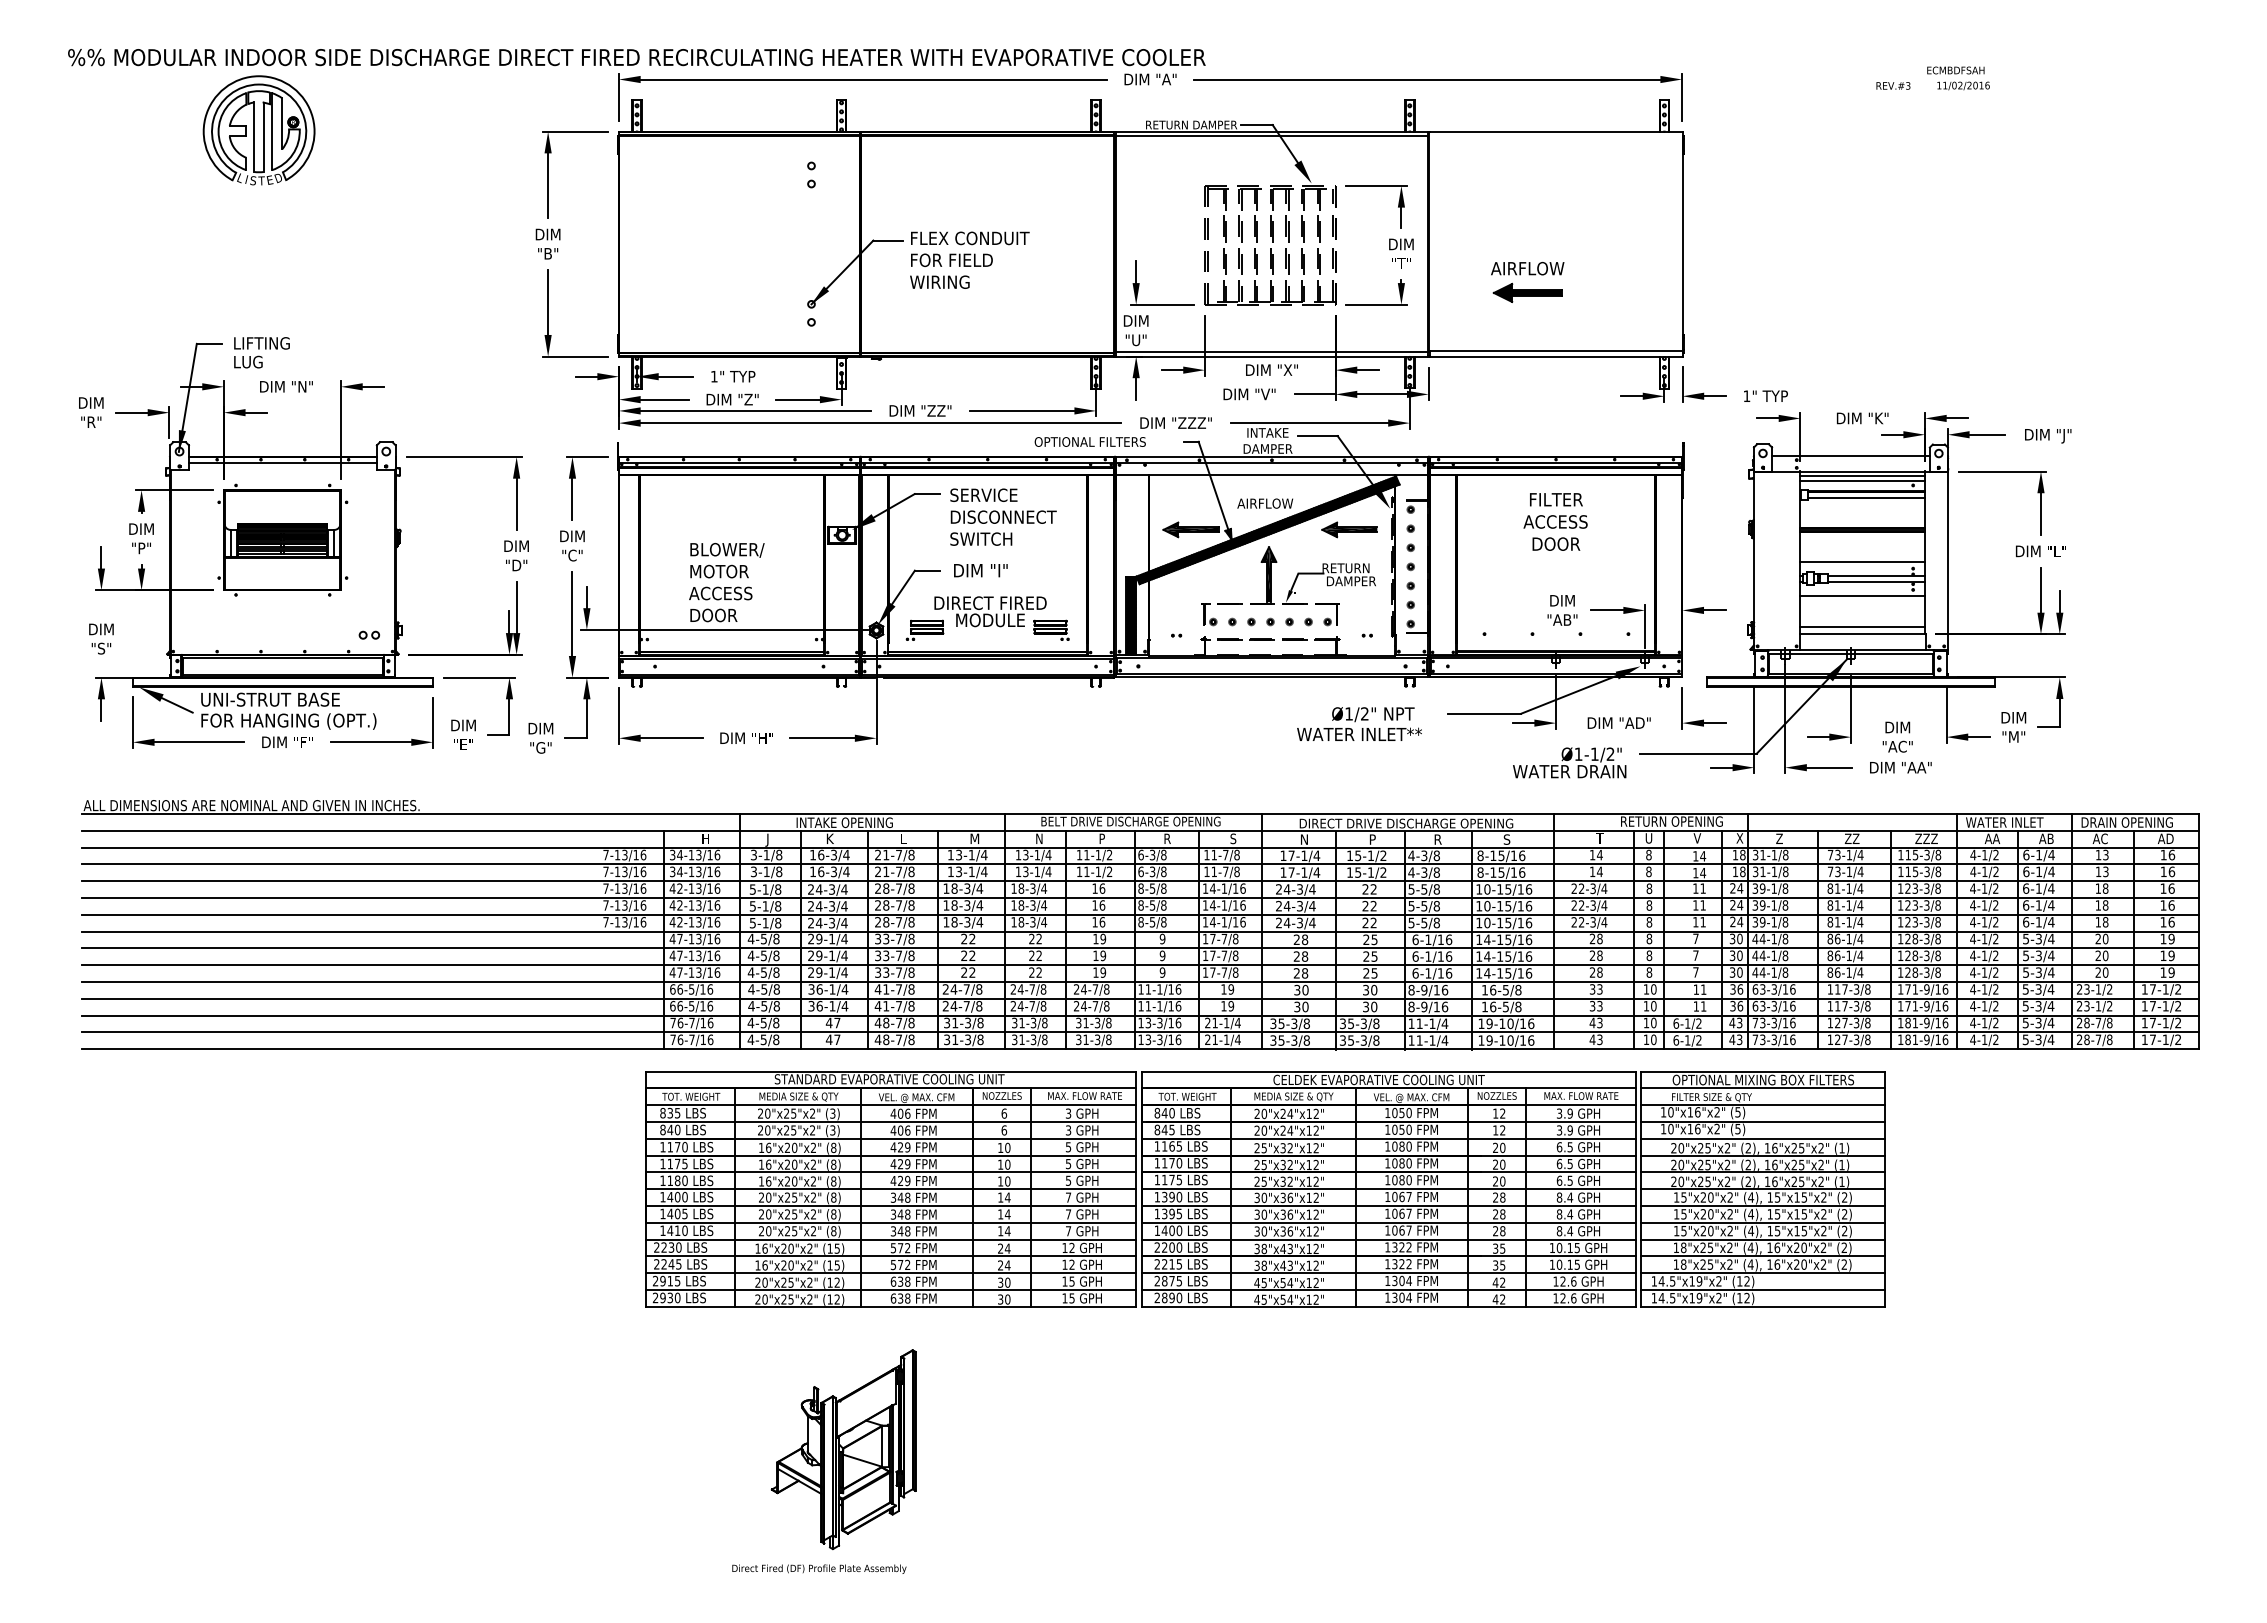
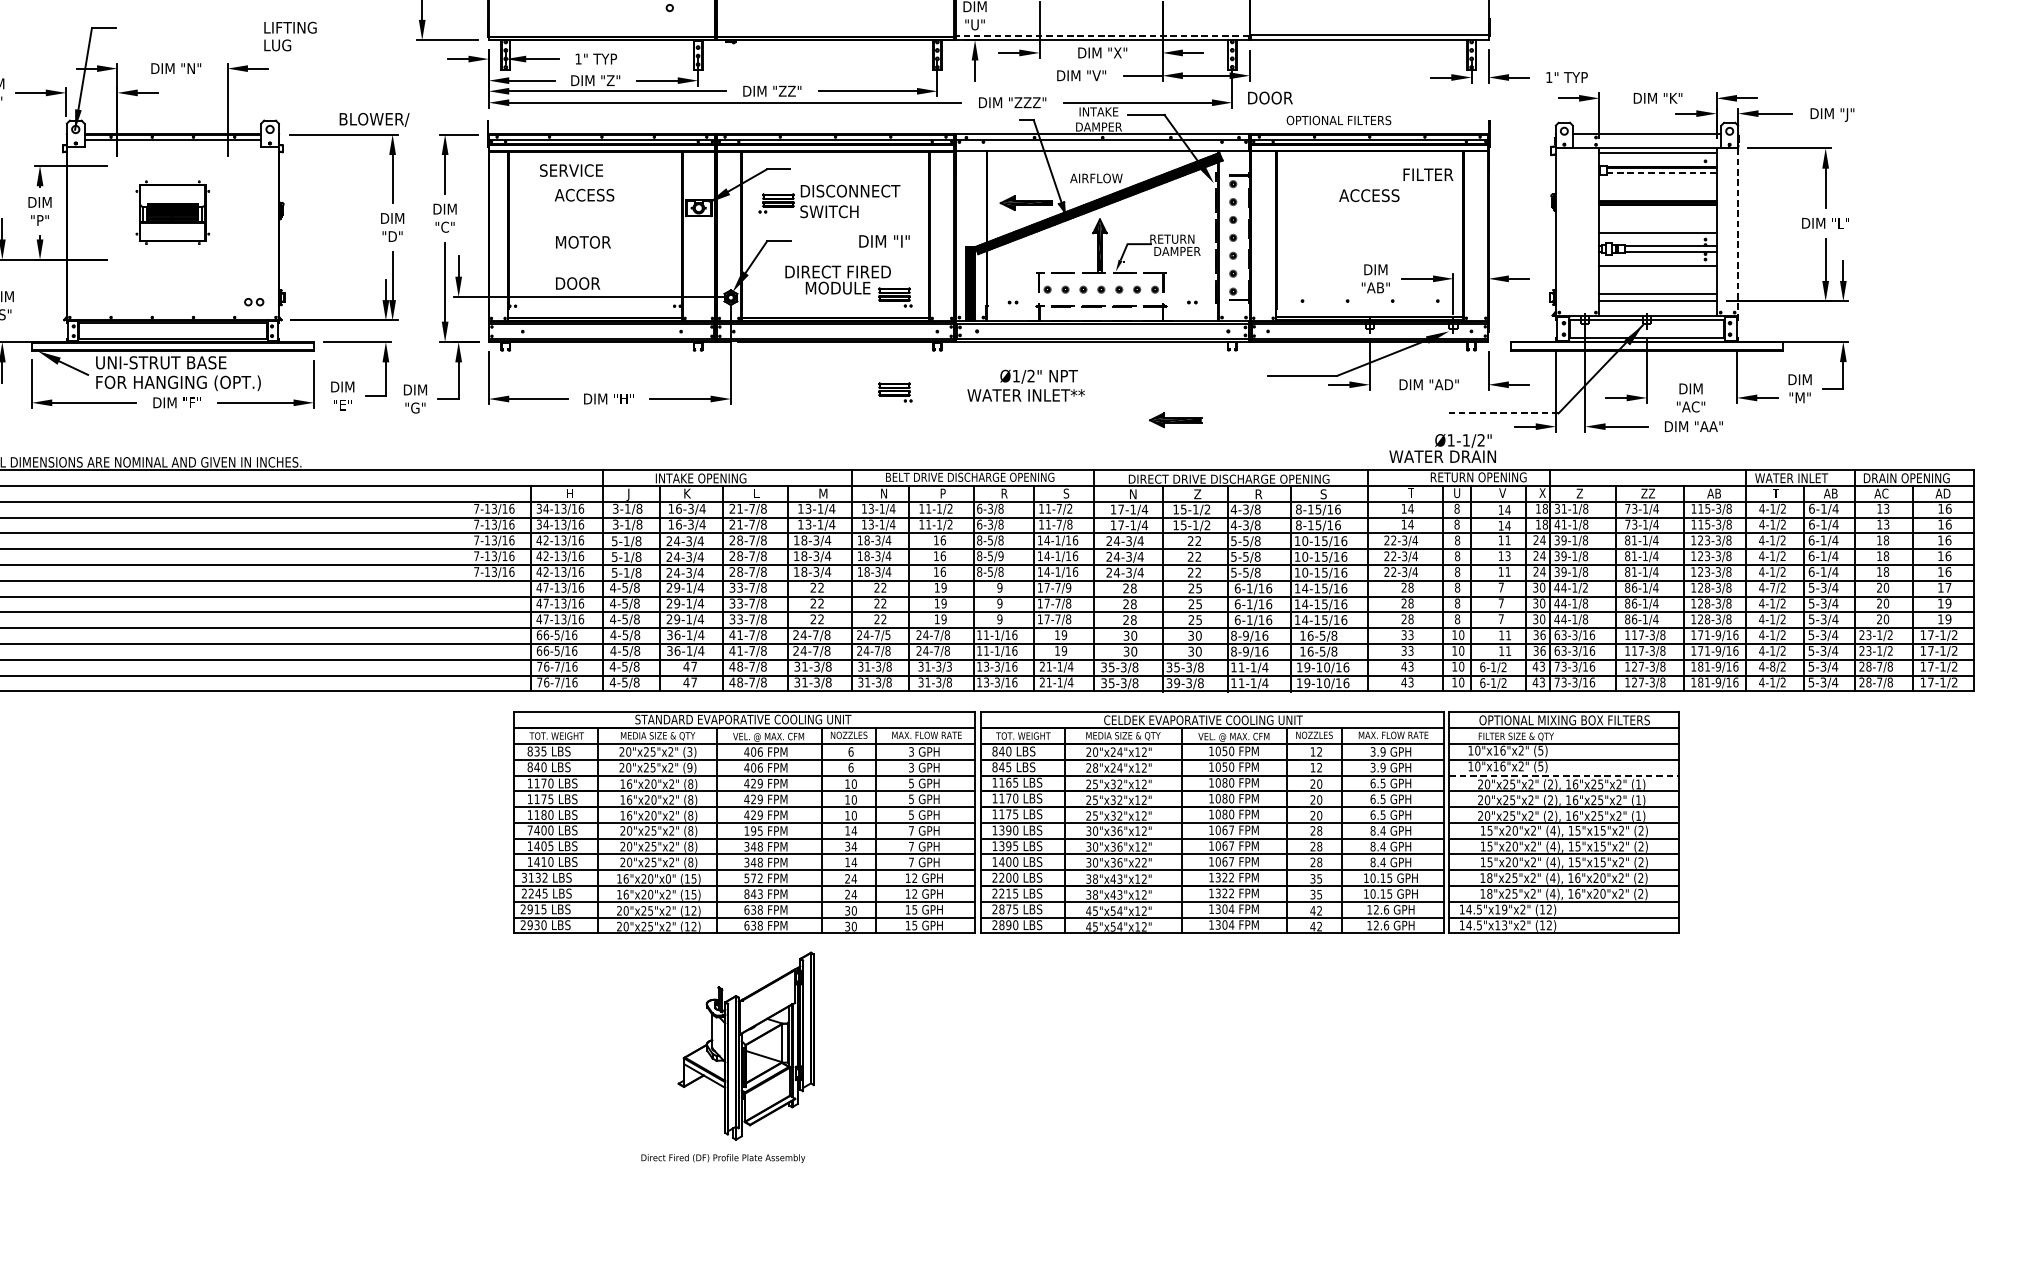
text: (261, 352) -> (290, 36), moved
line: (1272, 352) -> (1103, 36), solid -> dashed
text: (1089, 441) -> (1338, 120), moved
line: (1862, 480) -> (1657, 156), removed
text: (983, 494) -> (571, 169), moved
line: (1867, 498) -> (1662, 173), solid -> dashed
text: (1556, 499) -> (1428, 174), moved
part: (1349, 529) -> (1175, 419), moved
part: (282, 539) -> (172, 212), size x0.6
text: (1556, 543) -> (1270, 97), moved
text: (727, 550) -> (374, 120), moved
line: (1947, 561) -> (1737, 232), solid -> dashed
text: (980, 570) -> (884, 241), moved
text: (720, 593) -> (584, 195), moved
part: (924, 629) -> (776, 202), moved
text: (1359, 723) -> (1026, 385), moved
part: (1051, 730) -> (895, 391), added
line: (1697, 753) -> (1502, 413), solid -> dashed
text: (1569, 762) -> (1442, 448), moved
text: (1926, 838) -> (1718, 493), ZZZ -> AB
text: (1992, 838) -> (1780, 493), AA -> T
text: (1372, 839) -> (1197, 494), P -> Z
text: (1236, 855) -> (1069, 509), 11-7/8 -> 11-7/2
text: (1755, 871) -> (1557, 524), 31-1/8 -> 41-1/8
text: (1163, 905) -> (1000, 556), 8-5/8 -> 8-5/9
text: (1702, 905) -> (1507, 556), 11 -> 13
text: (1785, 938) -> (1585, 587), 44-1/8 -> 44-1/2
text: (1984, 938) -> (1772, 587), 4-1/2 -> 4-7/2
text: (2171, 938) -> (1948, 587), 19 -> 17
text: (1235, 939) -> (1068, 588), 17-7/8 -> 17-7/9
text: (1043, 989) -> (887, 635), 24-7/8 -> 24-7/5
text: (1108, 1022) -> (949, 666), 31-3/8 -> 31-3/3
text: (1984, 1022) -> (1772, 666), 4-1/2 -> 4-8/2
text: (1351, 1040) -> (1177, 683), 35-3/8 -> 39-3/8
text: (832, 1130) -> (689, 767), (3) -> (9)
text: (1264, 1130) -> (1095, 767), 20"x24"x12" -> 28"x24"x12"
line: (1763, 1138) -> (1564, 775), solid -> dashed
text: (662, 1197) -> (529, 830), 1400 -> 7400
text: (900, 1197) -> (753, 830), 348 -> 195
text: (1000, 1214) -> (847, 846), 14 -> 34
text: (1308, 1231) -> (1137, 862), 30"x36"x12" -> 30"x36"x22"
text: (667, 1247) -> (534, 877), 2230 -> 3132
text: (809, 1248) -> (667, 878), 16"x20"x2" -> 16"x20"x0"
text: (900, 1264) -> (753, 893), 572 -> 843
text: (1699, 1298) -> (1504, 925), 14.5"x19"x2" -> 14.5"x13"x2"
part: (824, 1461) -> (728, 1057), moved

